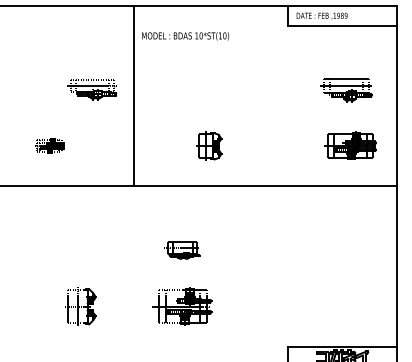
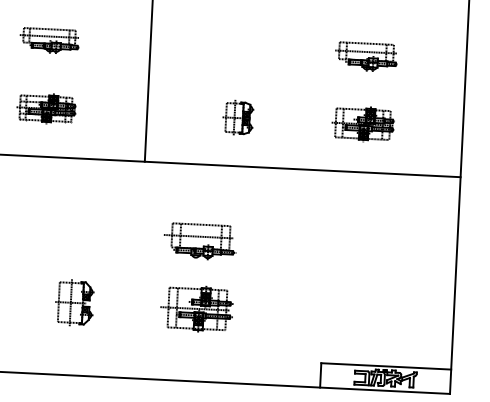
part: (92, 89) -> (49, 40), moved
part: (346, 90) -> (366, 57), moved
part: (49, 145) -> (46, 107), size x1.67
part: (350, 145) -> (363, 123), moved
part: (181, 250) -> (198, 241), size x1.67

